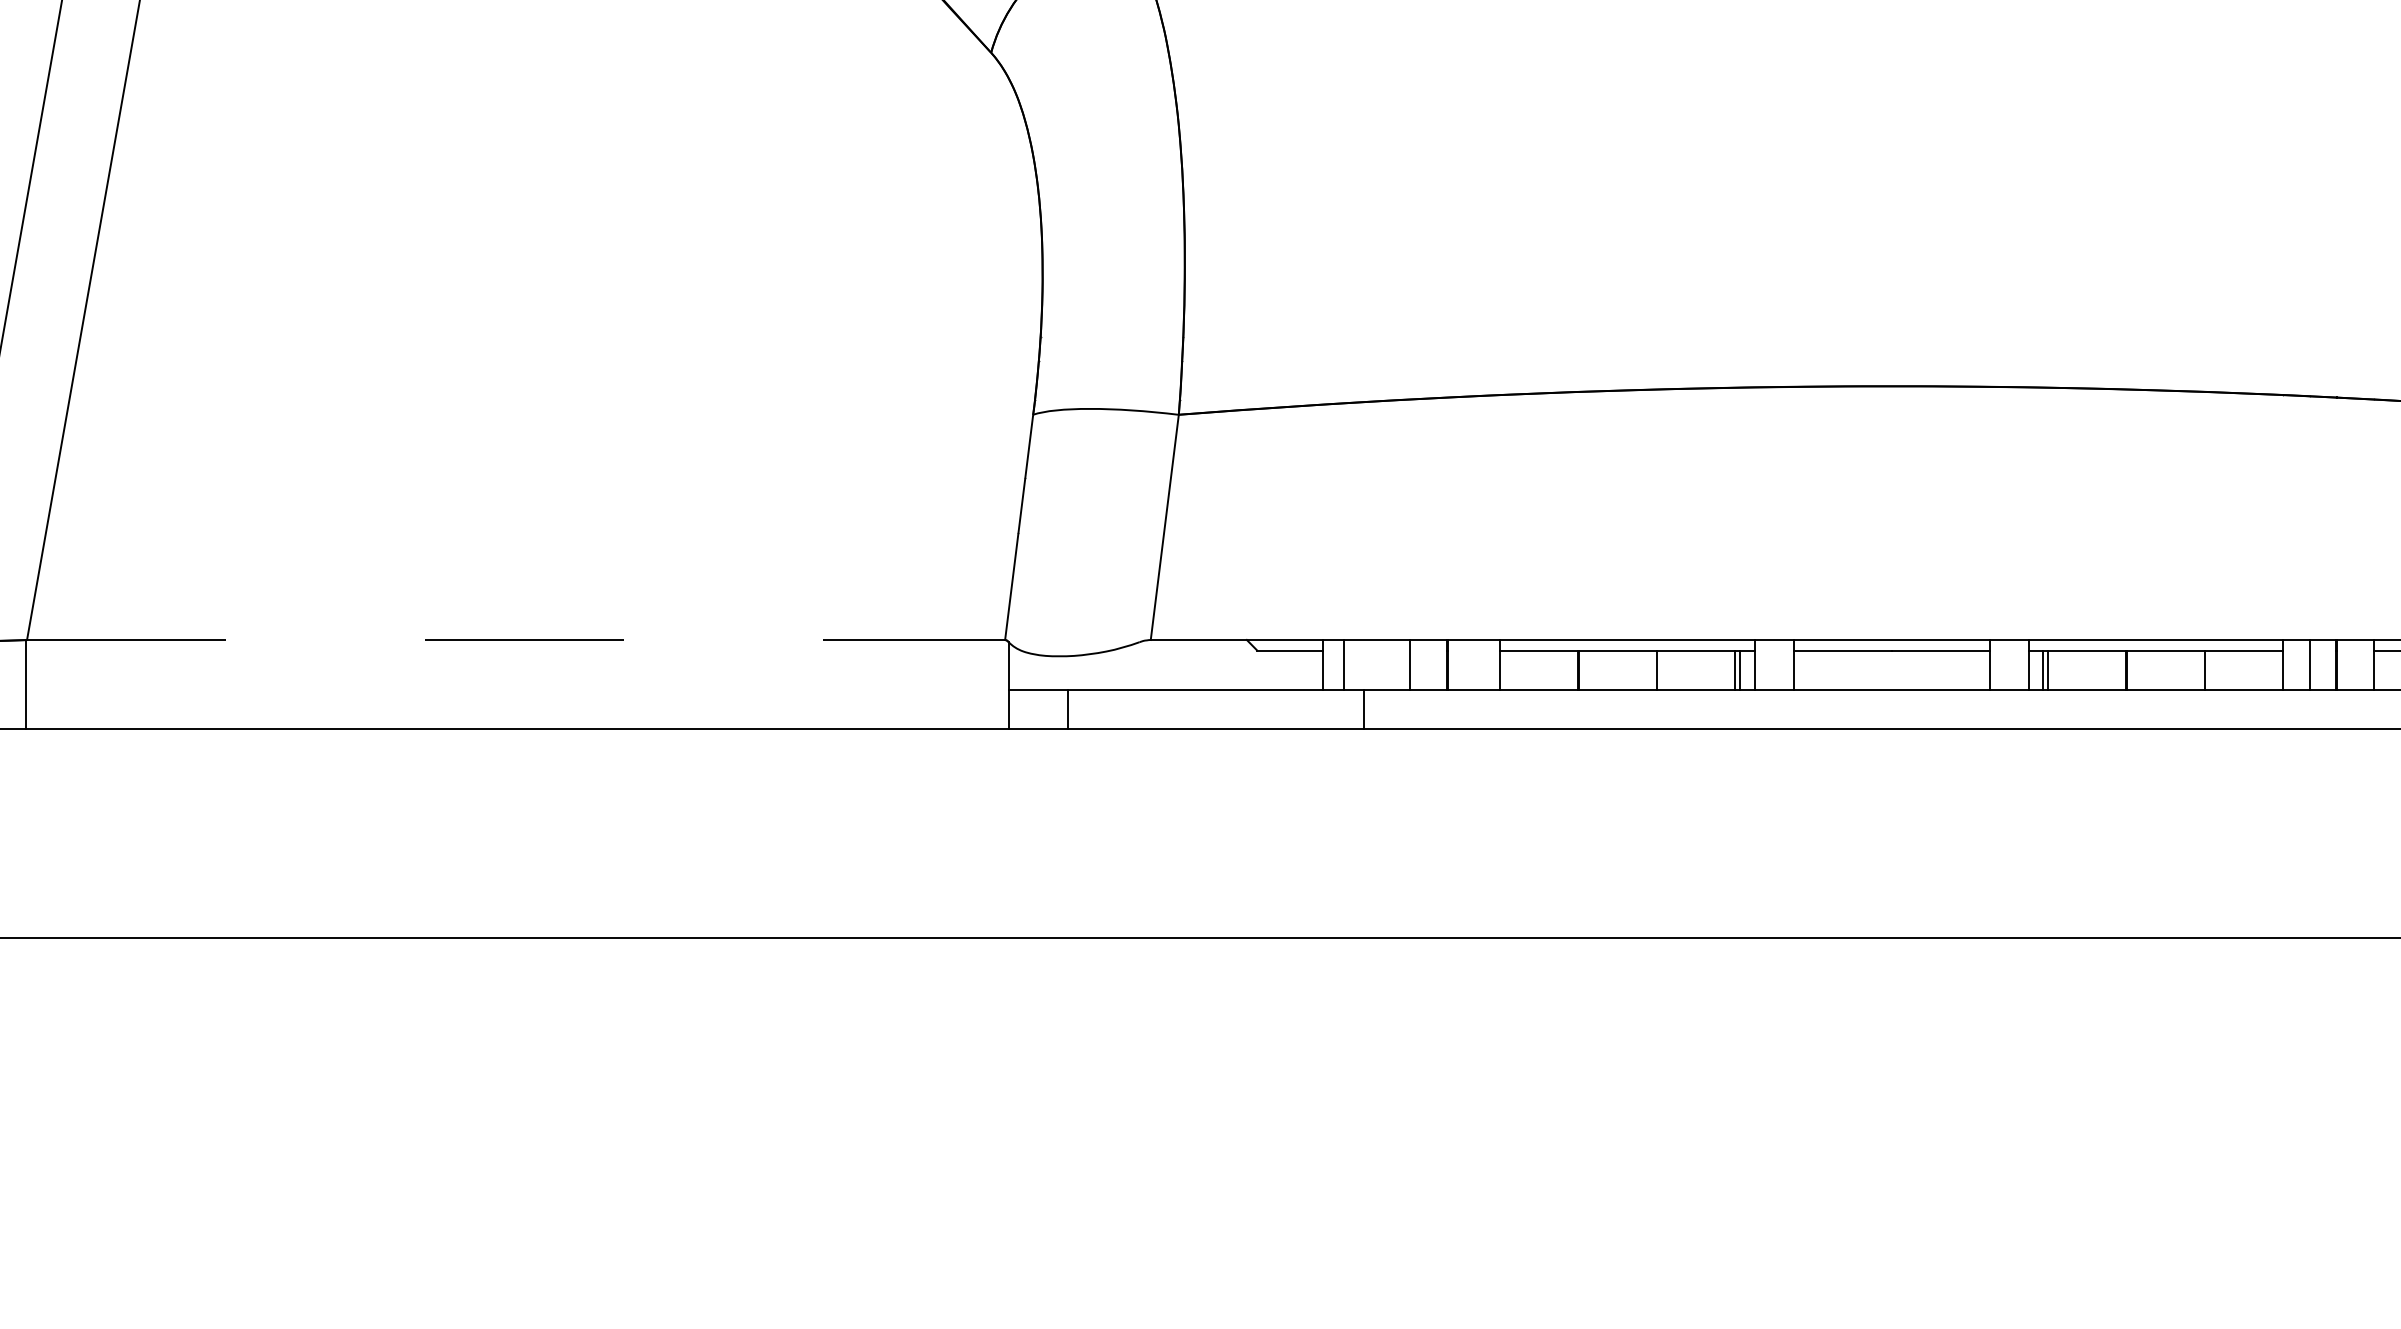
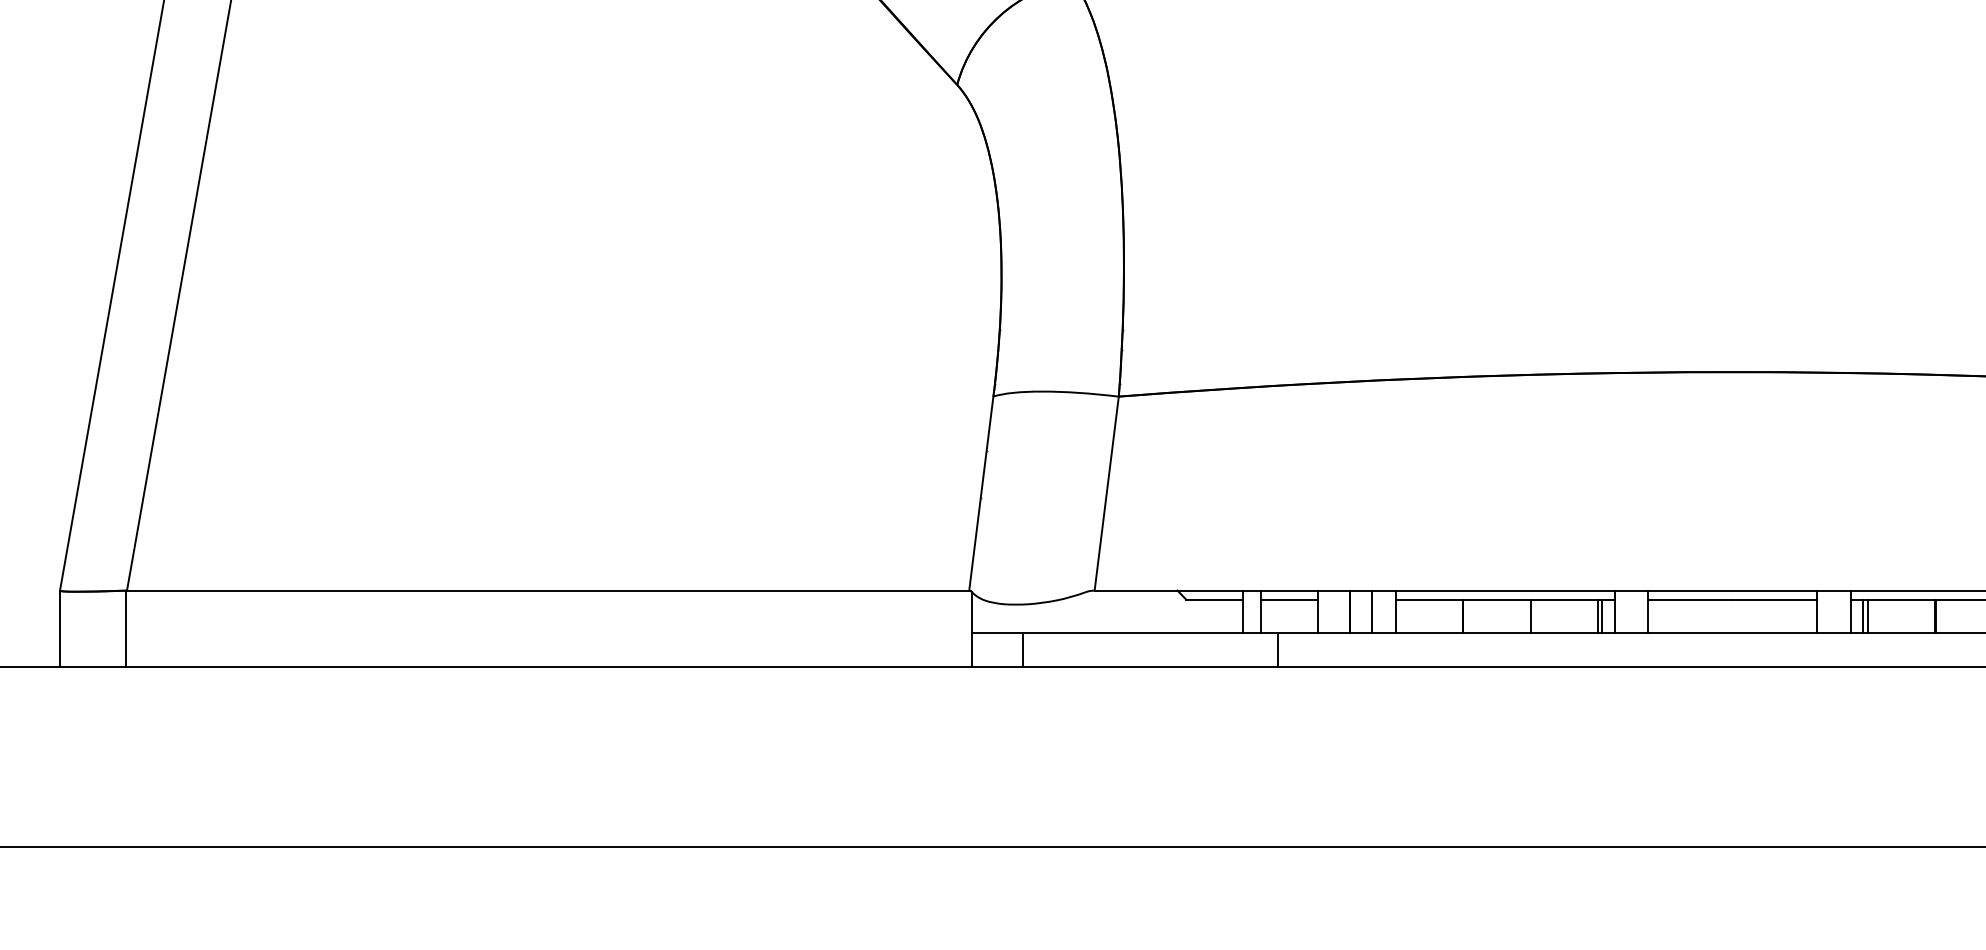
line: (516, 639) -> (548, 590), dashed -> solid
line: (1376, 650) -> (1289, 599), added
line: (1473, 664) -> (1372, 611), added

